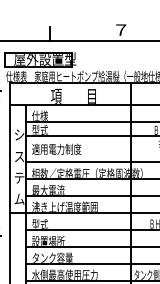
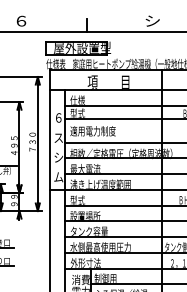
text: (121, 29) -> (152, 20), ７ -> シ
text: (19, 134) -> (58, 117), シ -> ６
text: (19, 177) -> (58, 157), テ -> シ

